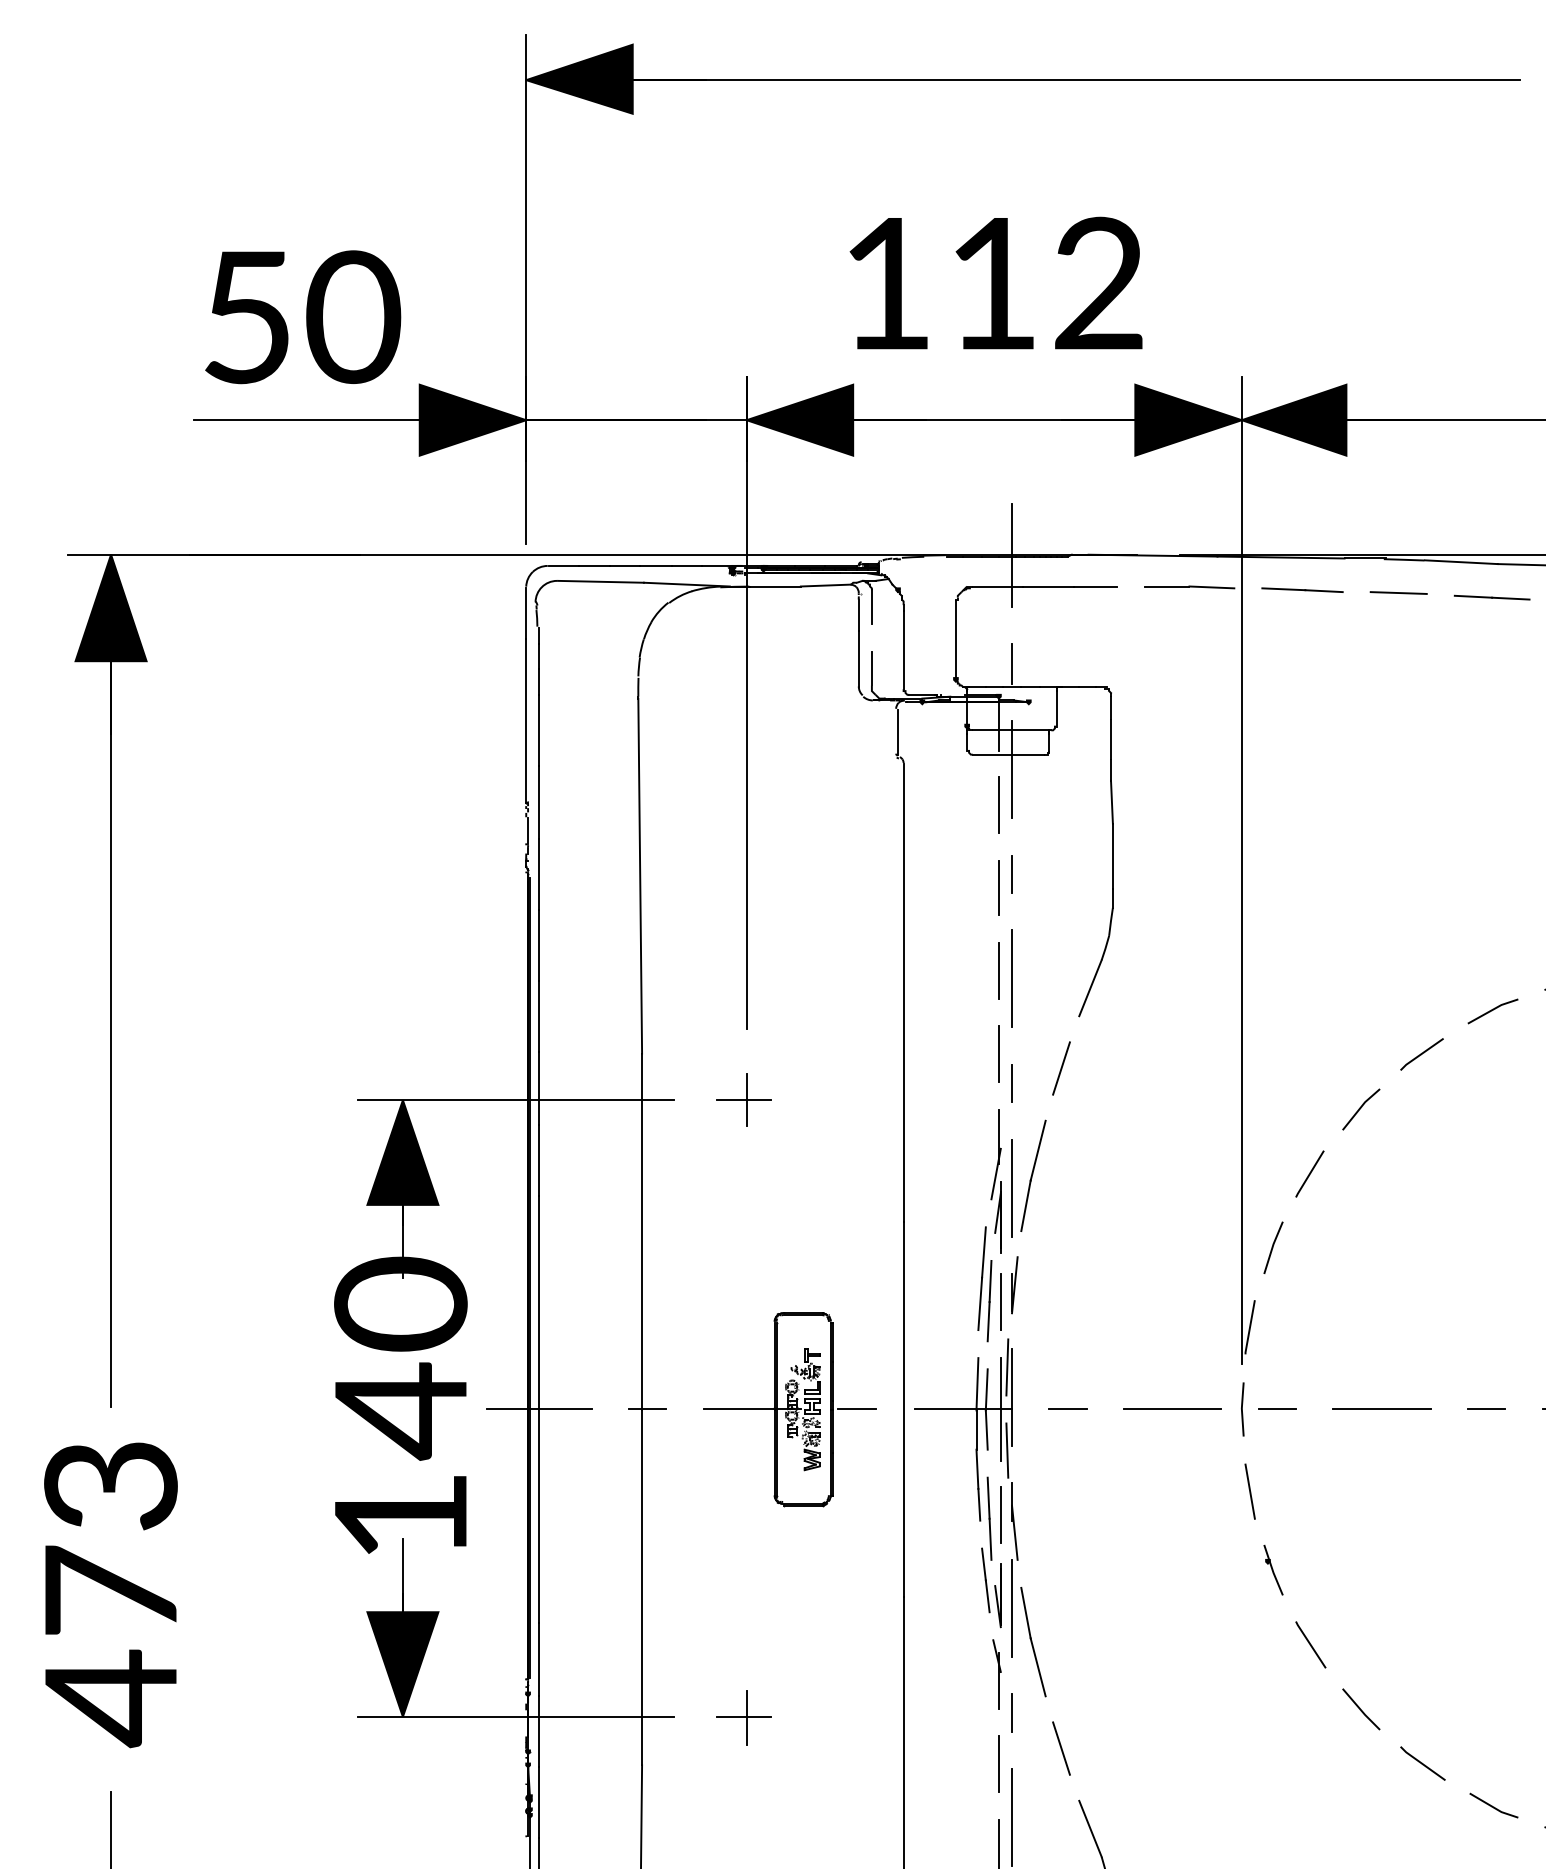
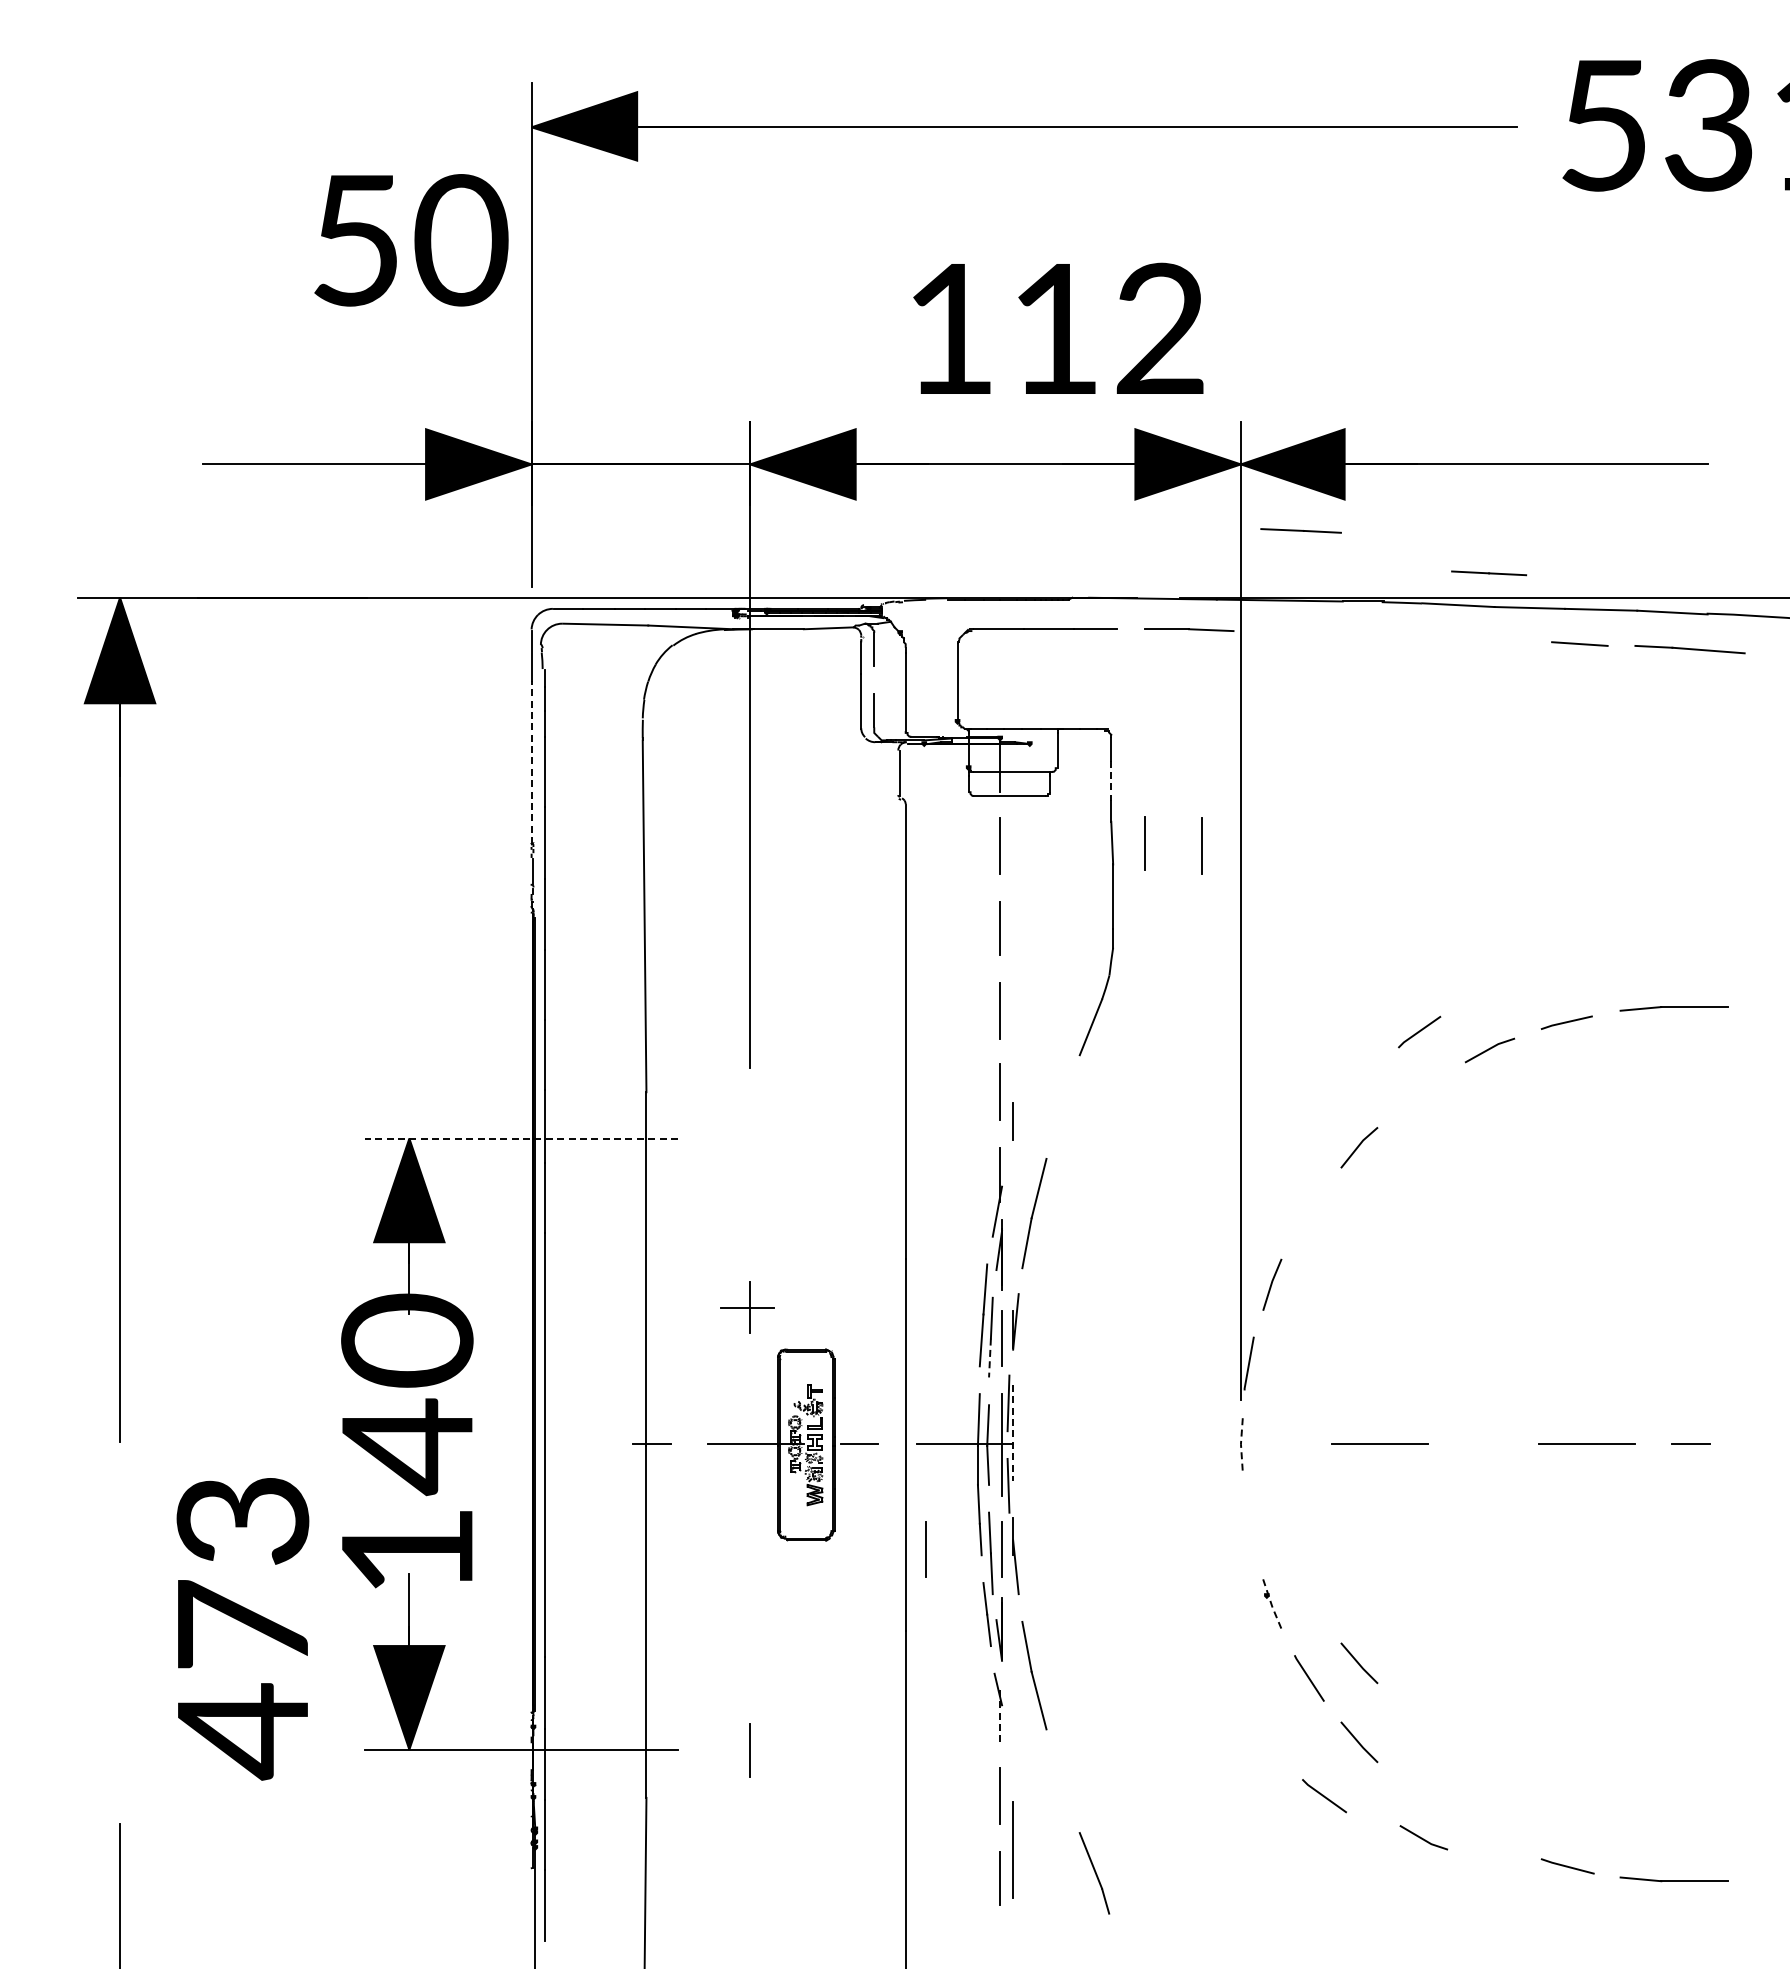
text: (996, 282) -> (1058, 327), moved
text: (303, 317) -> (411, 240), moved
line: (1012, 555) -> (1013, 598), removed
line: (1301, 589) -> (1300, 530), moved
line: (1398, 592) -> (1396, 635), removed
line: (1491, 597) -> (1488, 573), moved
line: (1012, 663) -> (1013, 705), removed
line: (526, 720) -> (531, 762), solid -> dashed
line: (1111, 740) -> (1111, 781), solid -> dashed
line: (1012, 769) -> (1013, 810), removed
line: (1144, 802) -> (1144, 843), added
line: (1202, 804) -> (1201, 845), added
line: (1012, 873) -> (1013, 913), removed
line: (1012, 979) -> (1013, 1018), removed
line: (1421, 1053) -> (1419, 1031), moved
line: (1060, 1067) -> (1061, 1106), removed
line: (515, 1100) -> (520, 1138), solid -> dashed
part: (744, 1100) -> (747, 1307), moved
line: (1309, 1173) -> (1308, 1211), removed
line: (1011, 1187) -> (1012, 1225), removed
line: (988, 1322) -> (989, 1358), solid -> dashed
line: (1012, 1397) -> (1013, 1433), solid -> dashed
line: (1172, 1407) -> (1172, 1443), removed
line: (539, 1408) -> (544, 1444), removed
line: (1067, 1408) -> (1068, 1444), removed
line: (1276, 1408) -> (1275, 1444), removed
line: (1486, 1408) -> (1483, 1444), removed
line: (1242, 1409) -> (1241, 1445), solid -> dashed
line: (1249, 1491) -> (1248, 1526), removed
line: (923, 1514) -> (925, 1549), added
line: (1272, 1571) -> (1271, 1605), solid -> dashed
text: (110, 1595) -> (242, 1629), moved
line: (1012, 1608) -> (1013, 1642), removed
line: (1361, 1629) -> (1359, 1663), added
line: (999, 1681) -> (1000, 1714), solid -> dashed
line: (1012, 1712) -> (1013, 1745), removed
line: (744, 1716) -> (747, 1749), removed
line: (1060, 1748) -> (1061, 1781), removed
line: (1422, 1764) -> (1324, 1796), moved
line: (1492, 1805) -> (1422, 1837), moved

